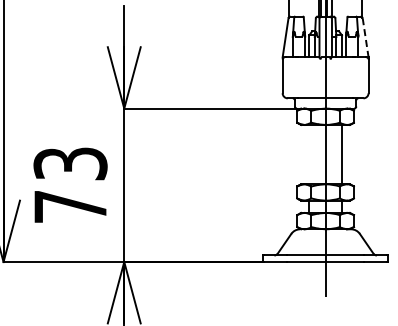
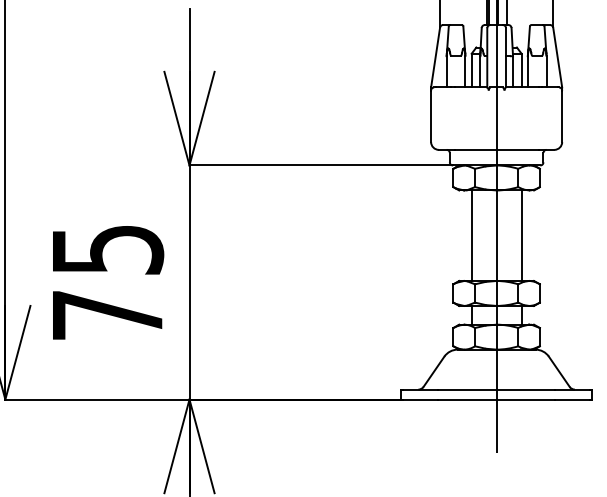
line: (365, 37) -> (557, 57), dashed -> solid
line: (309, 154) -> (472, 235), added
text: (70, 163) -> (107, 249), 73 -> 75

